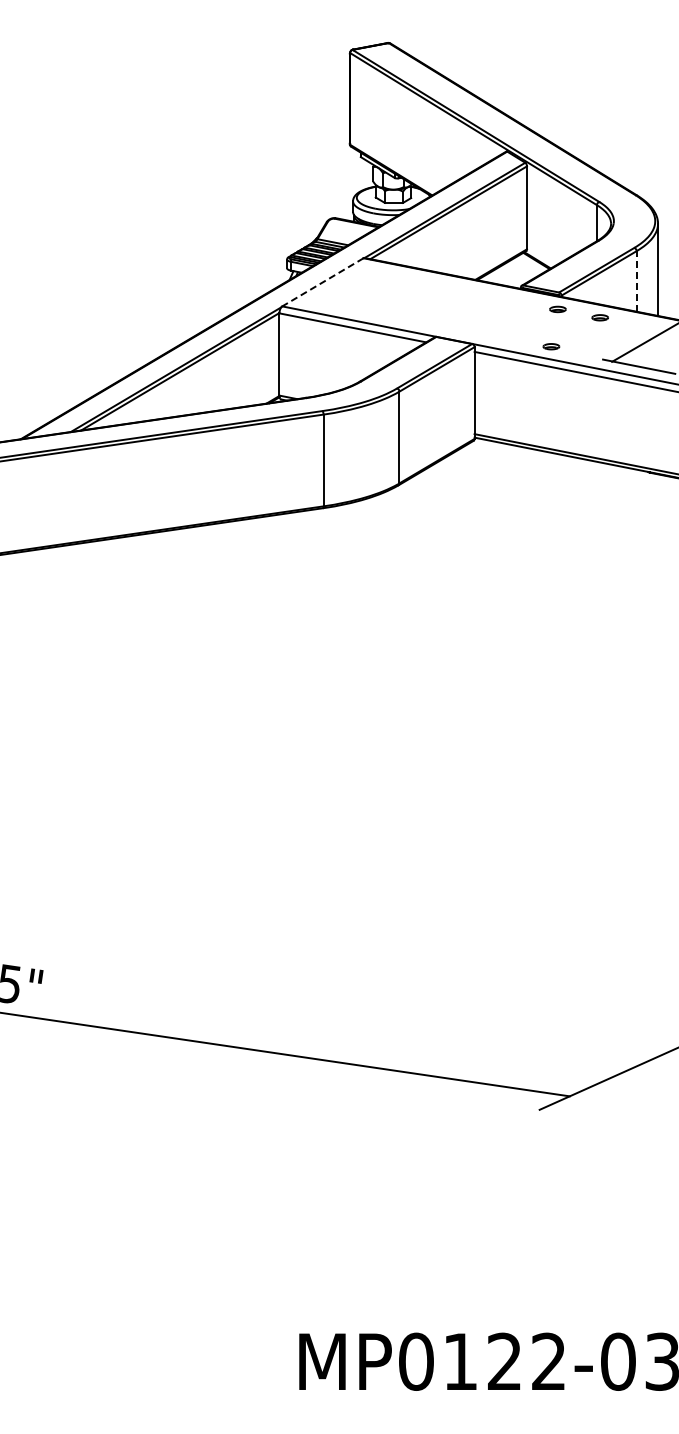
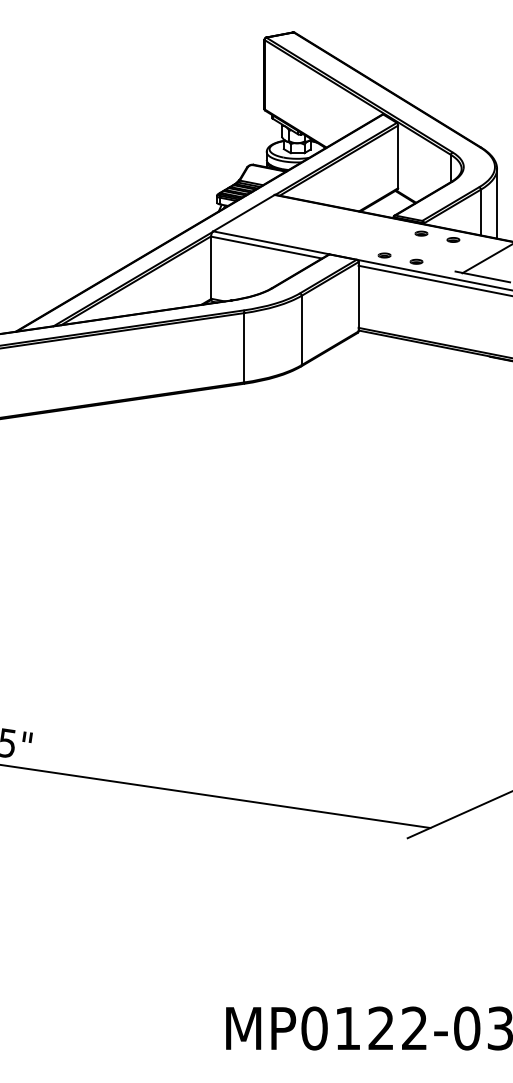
line: (636, 280) -> (480, 211), dashed -> solid
line: (322, 282) -> (243, 213), dashed -> solid
part: (508, 337) -> (384, 254), added

